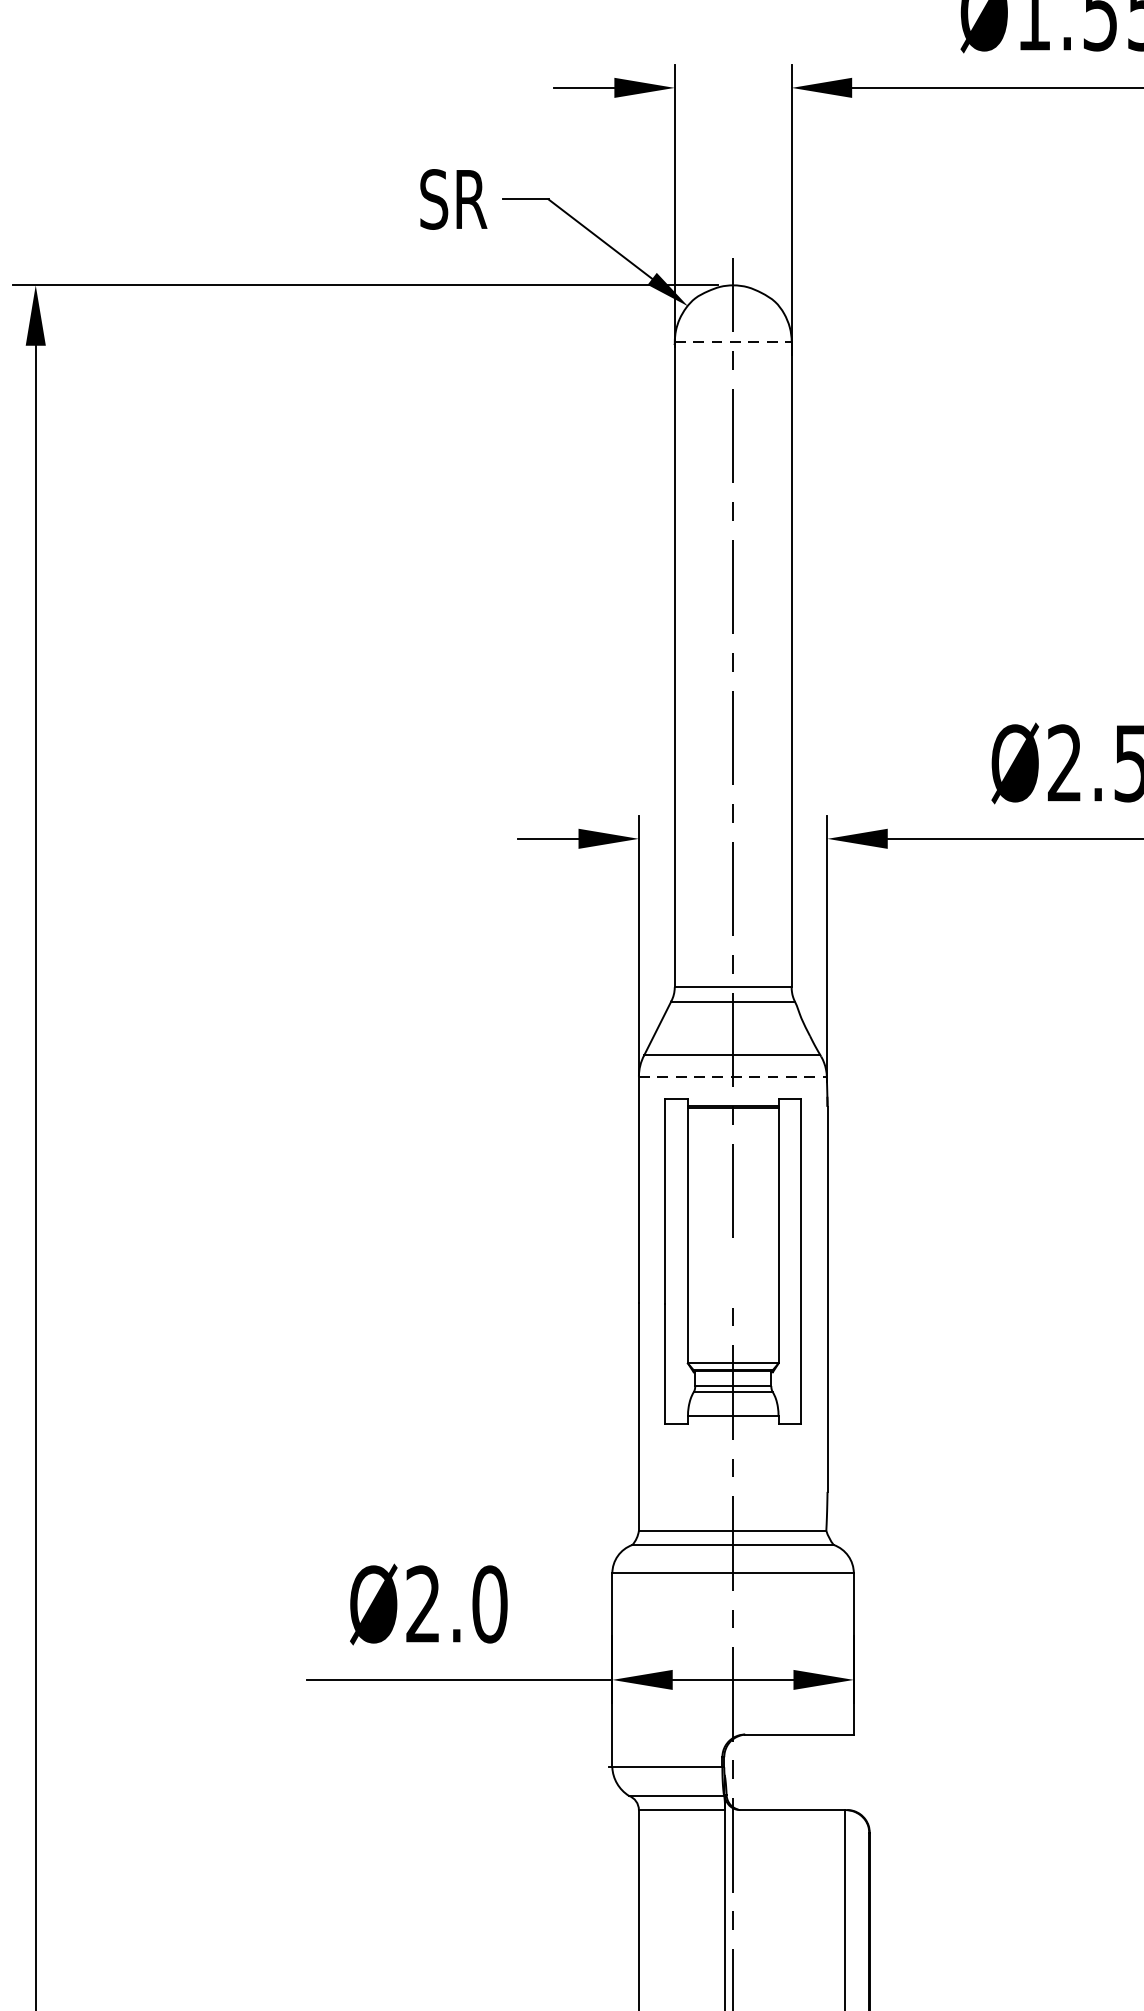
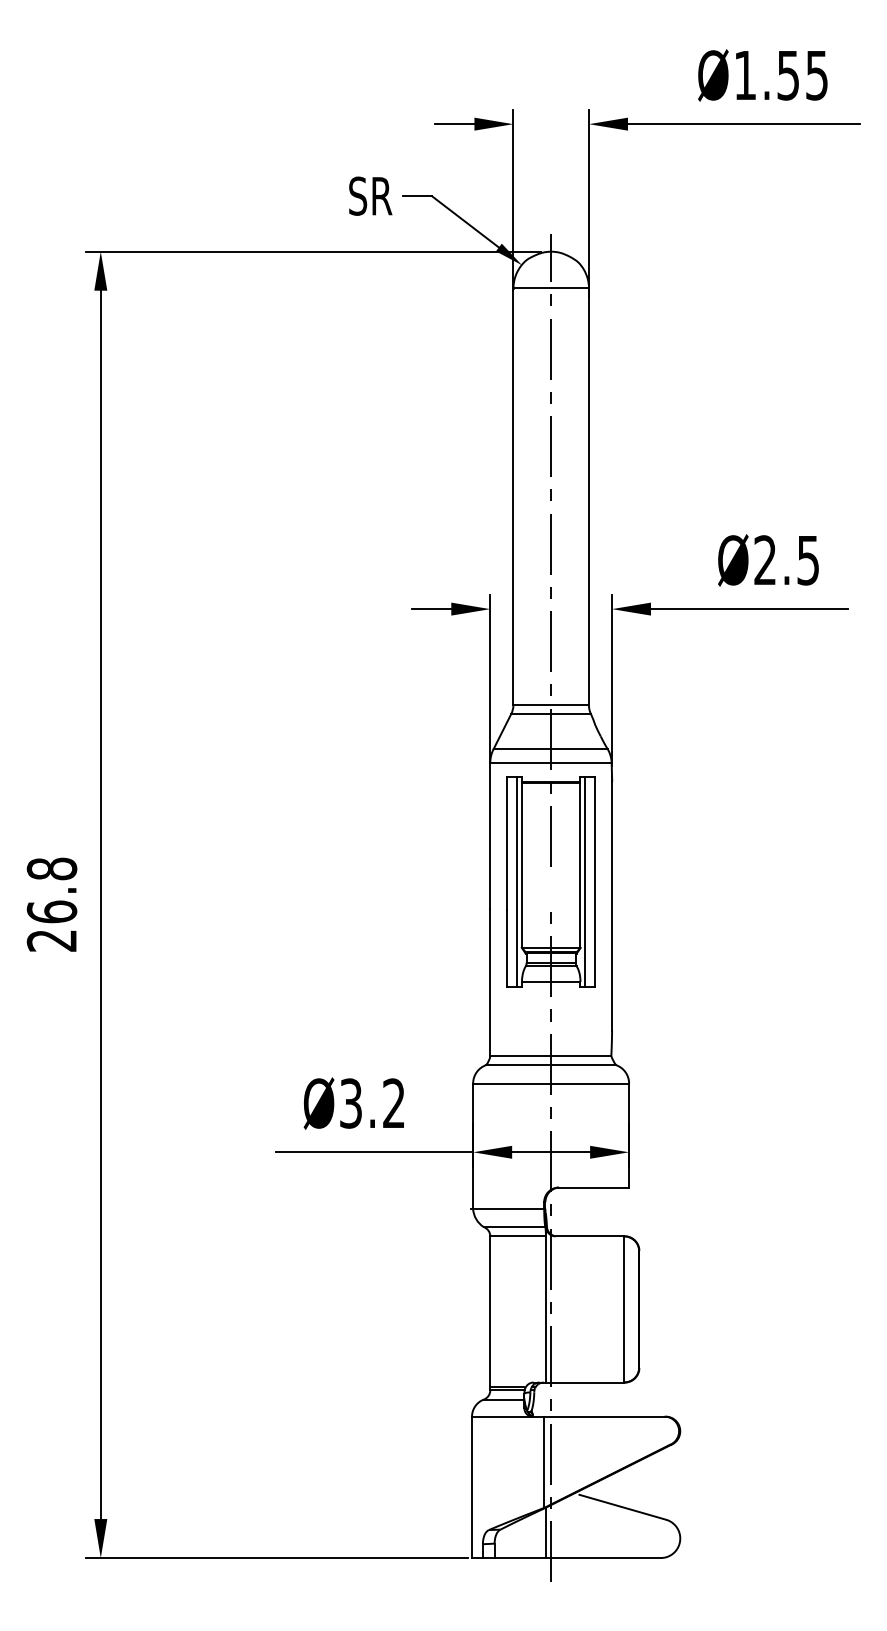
line: (733, 342) -> (551, 288), dashed -> solid
line: (732, 1076) -> (550, 762), dashed -> solid
line: (681, 1260) -> (517, 881), added
line: (786, 1260) -> (585, 881), added
text: (456, 1604) -> (372, 1103), Ø2.0 -> Ø3.2

